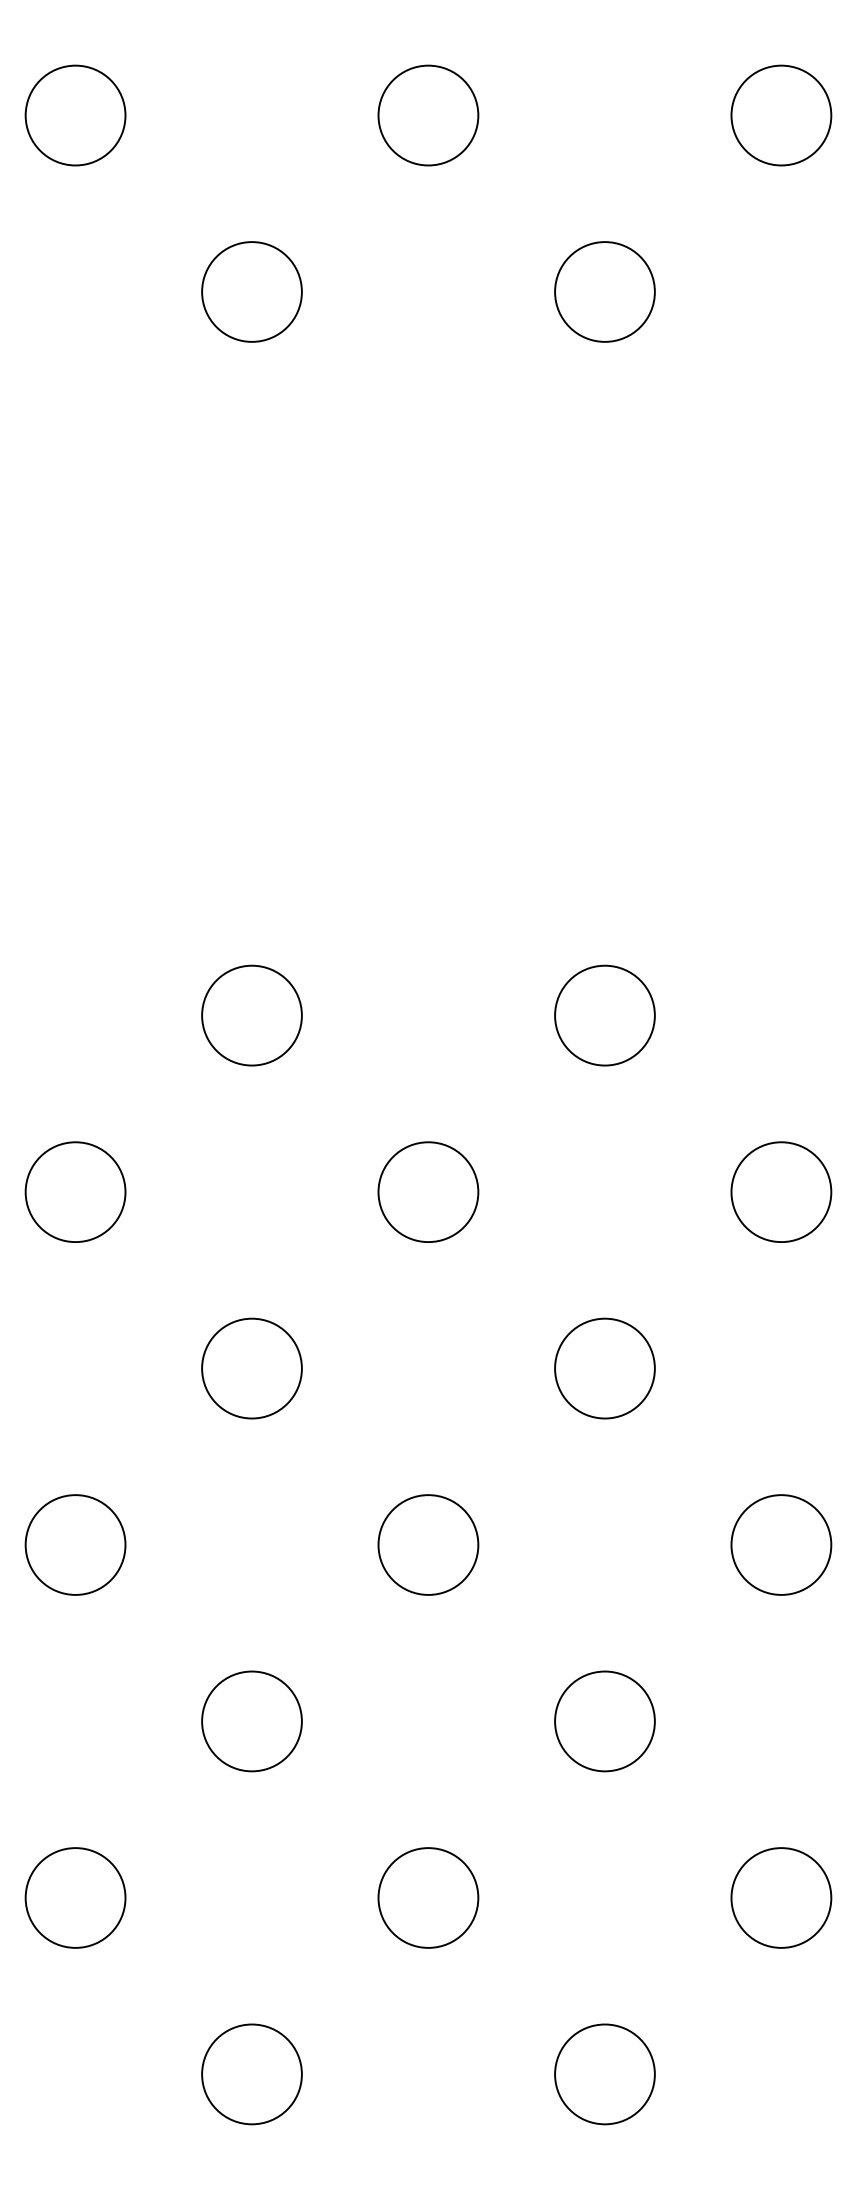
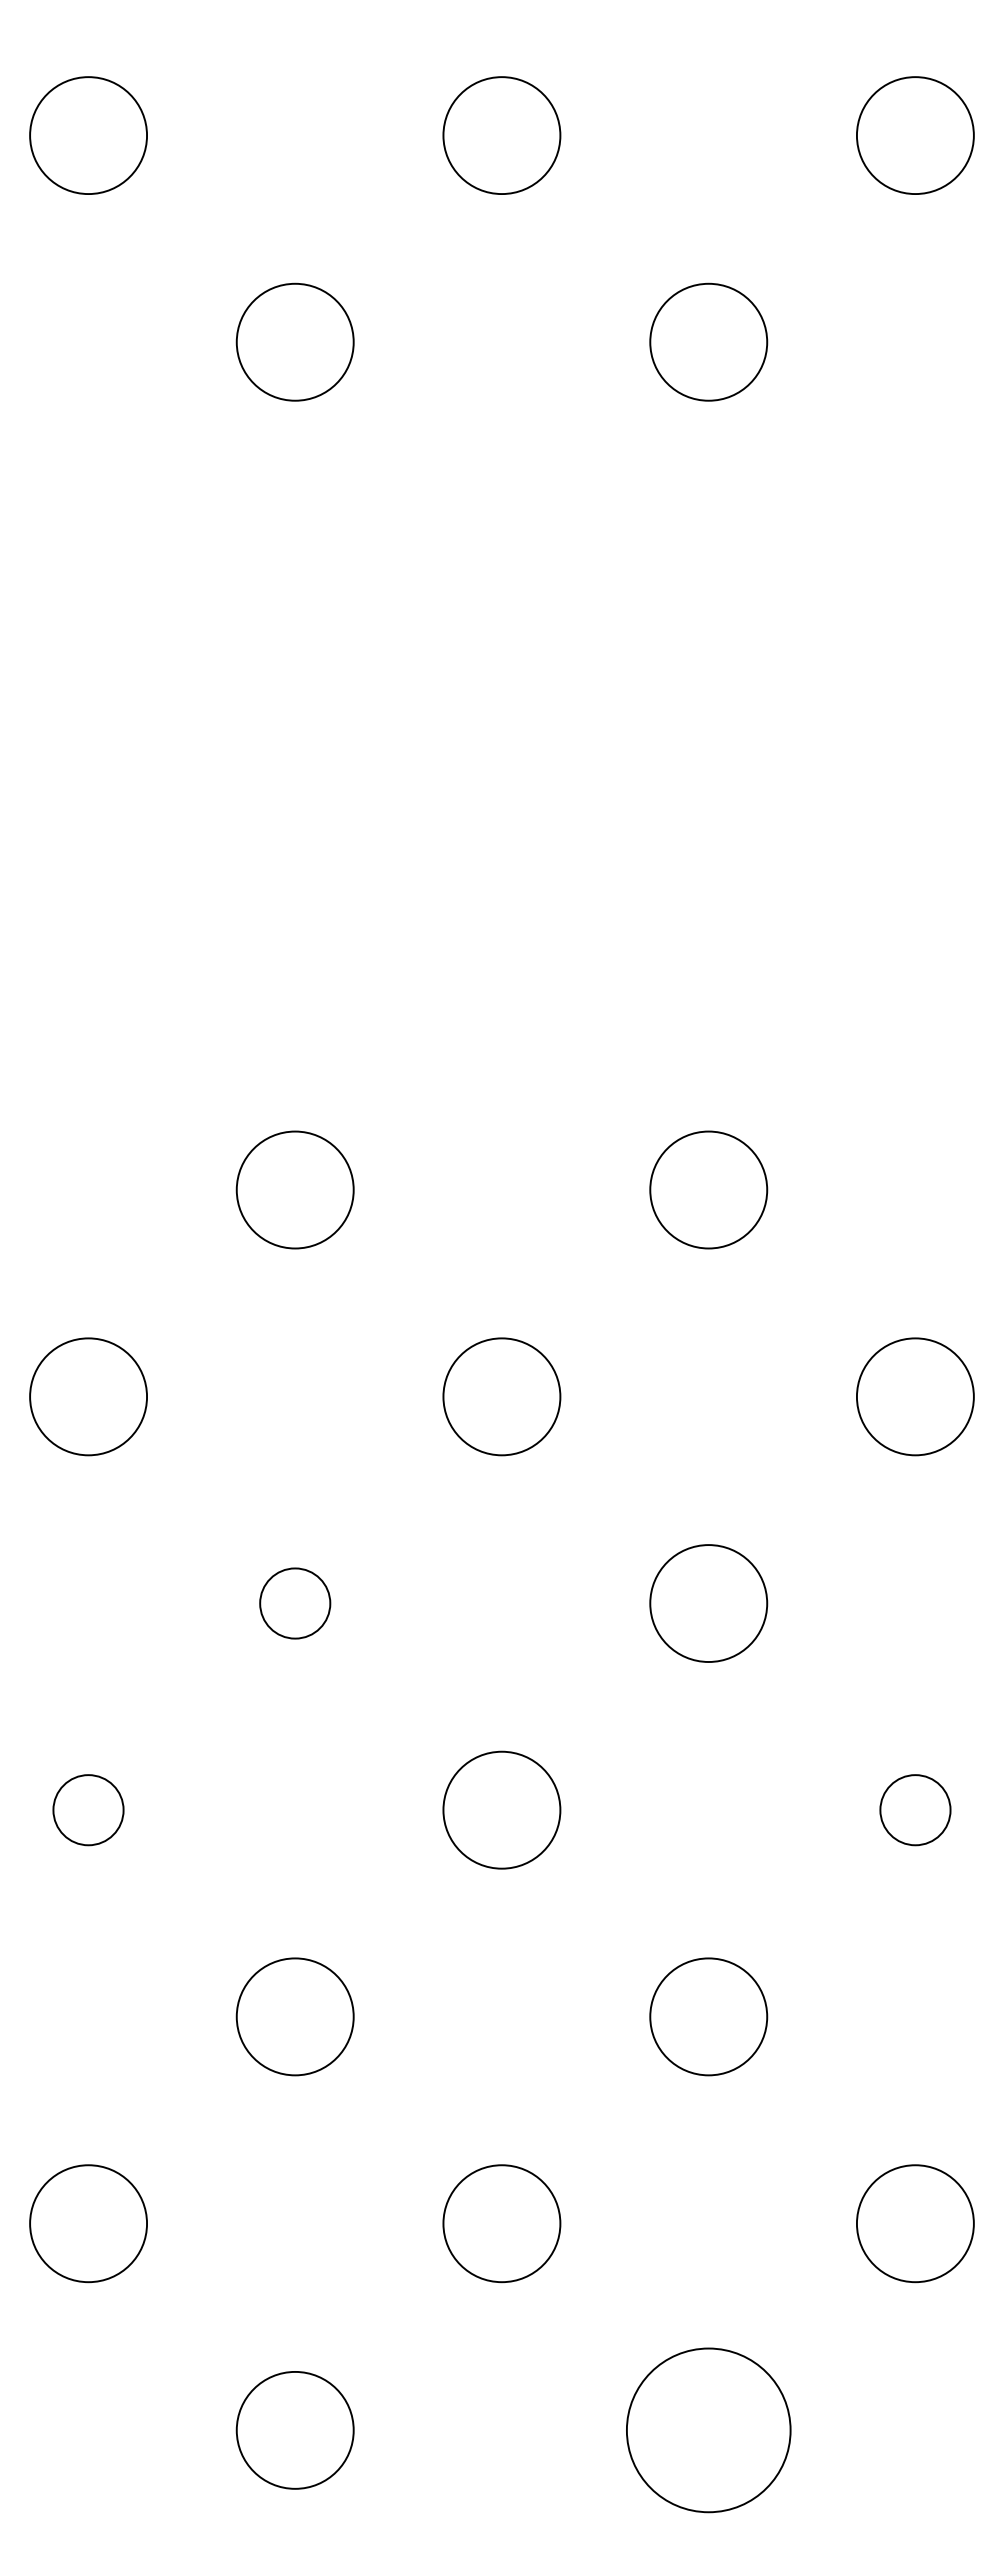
circle: (251, 1368) -> (294, 1603), size x0.6
circle: (75, 1544) -> (88, 1809), size x0.6
circle: (781, 1544) -> (915, 1809), size x0.6
circle: (604, 2074) -> (708, 2430), size x1.4

